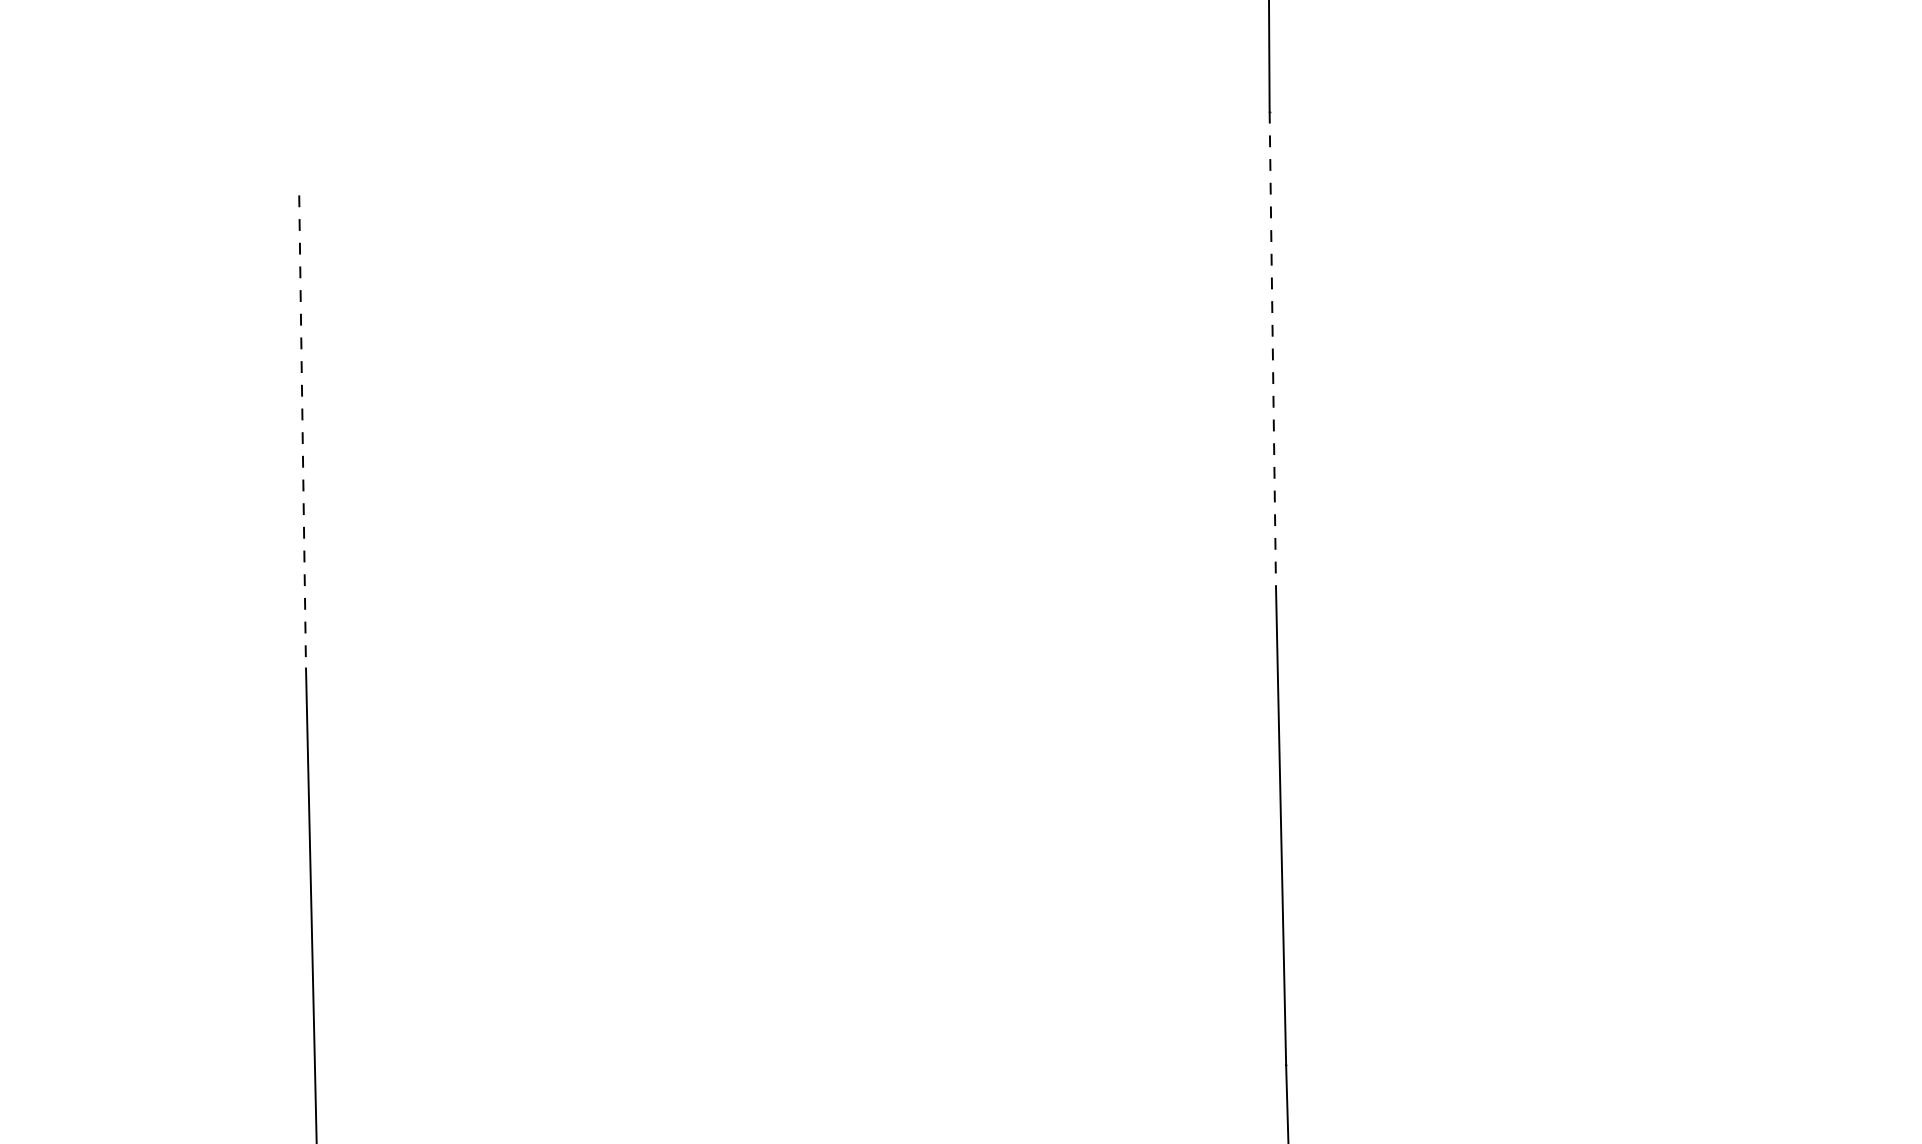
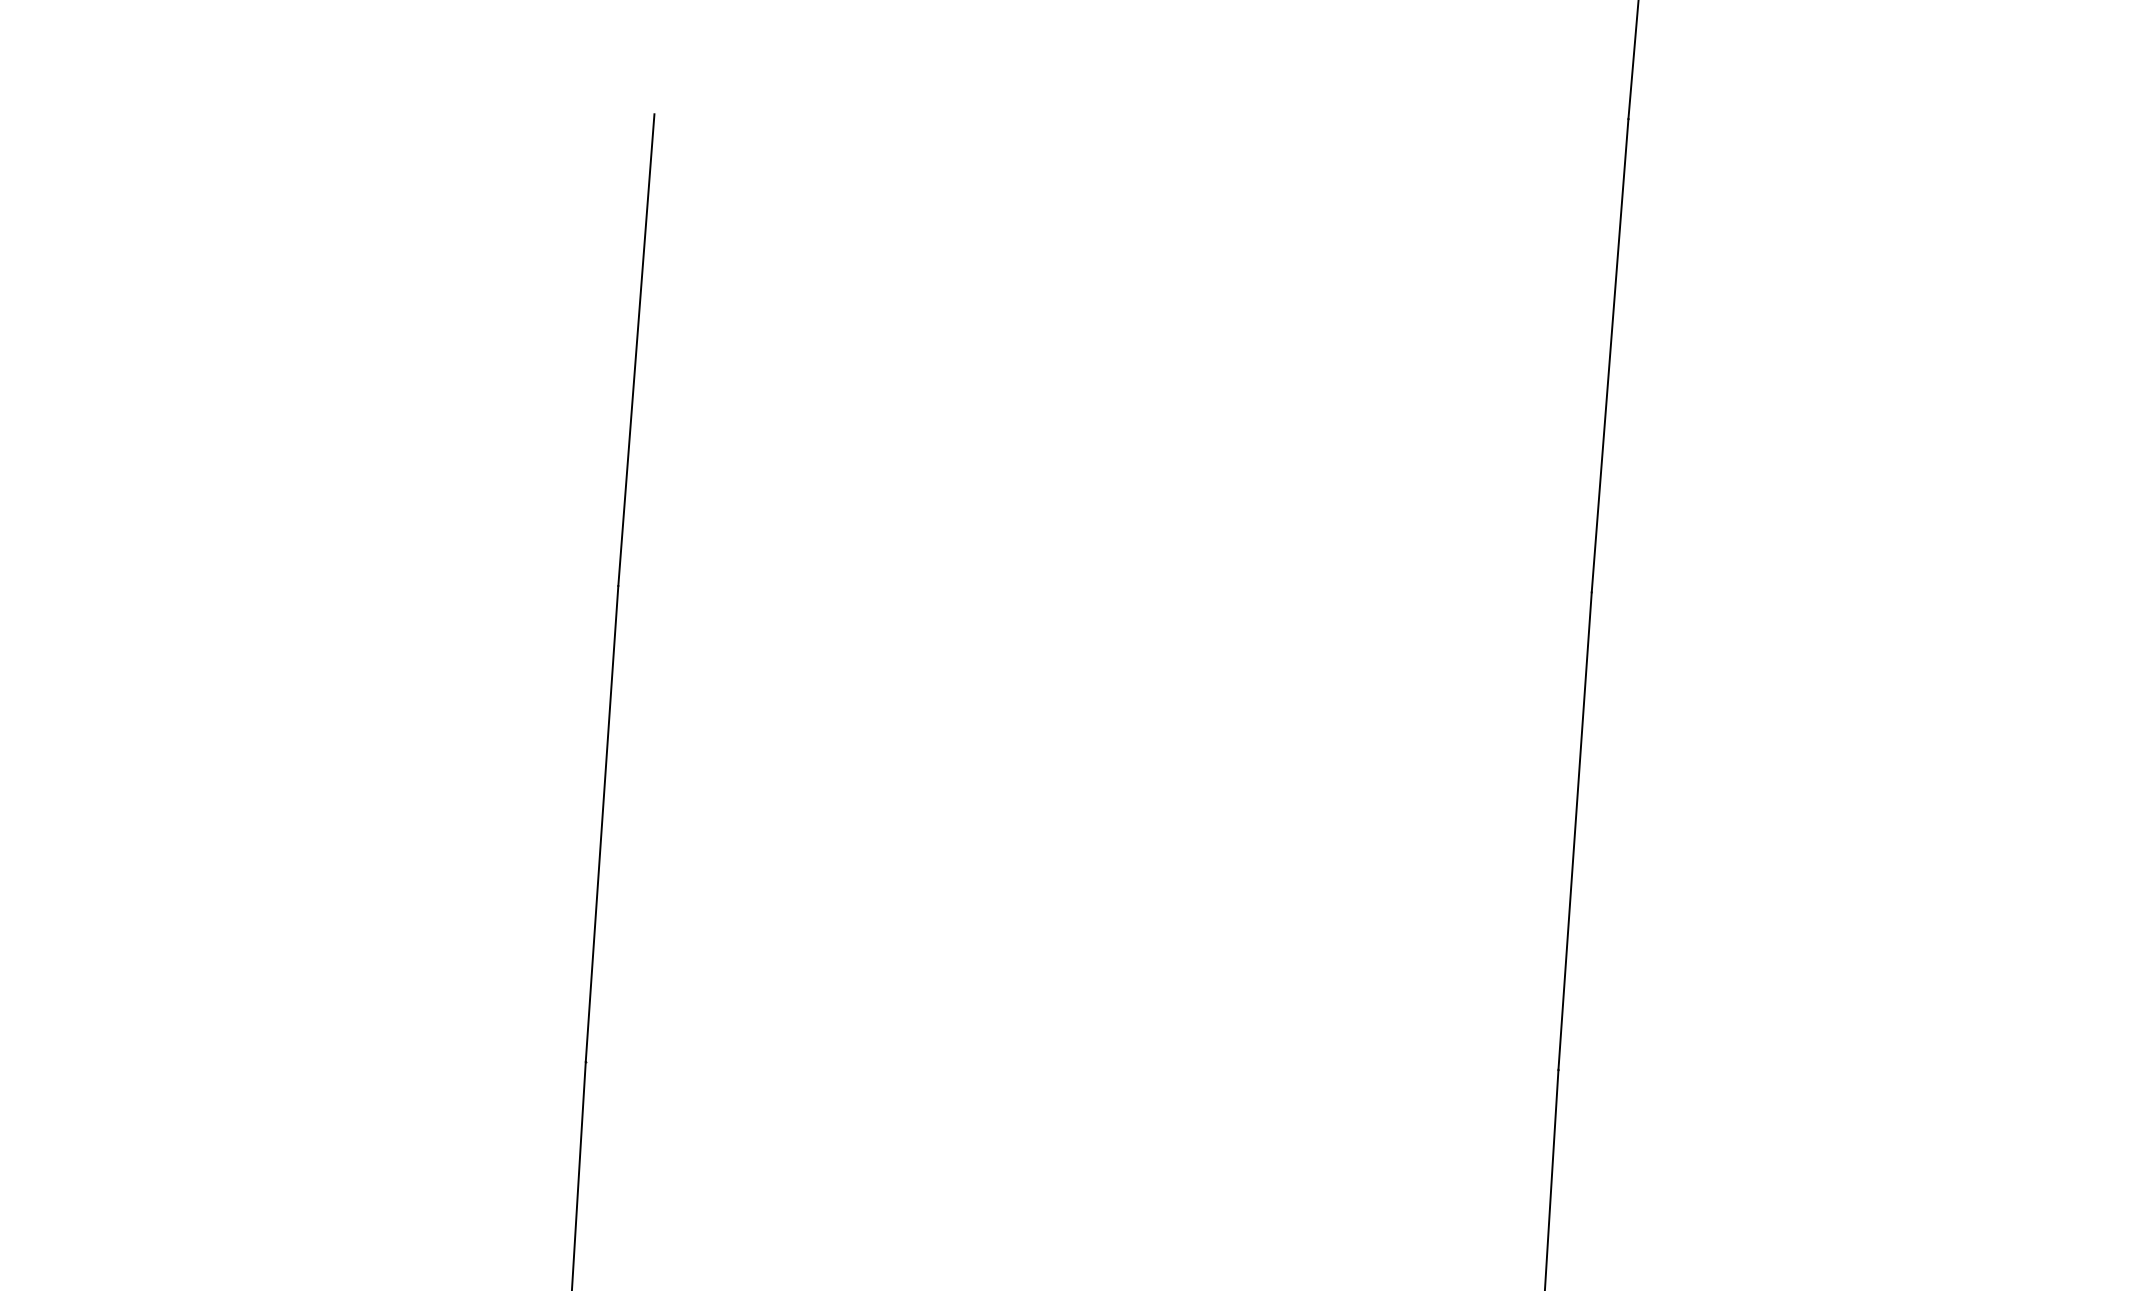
line: (1273, 350) -> (1610, 356), dashed -> solid
line: (302, 432) -> (636, 350), dashed -> solid

